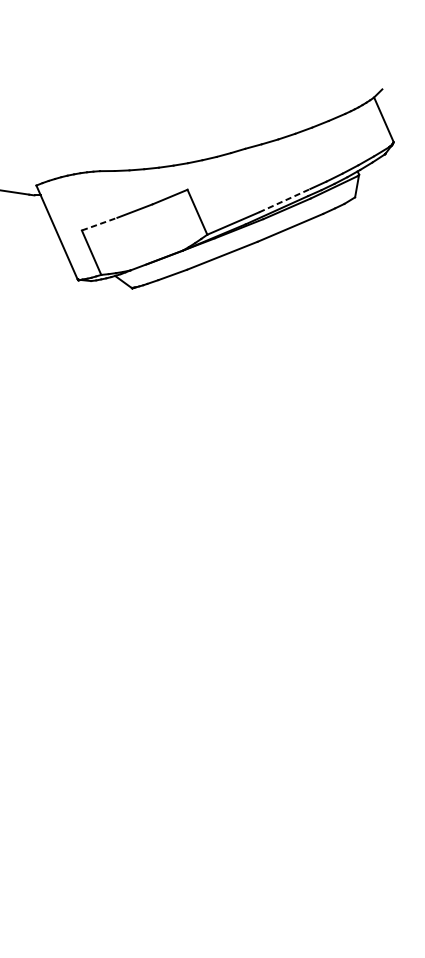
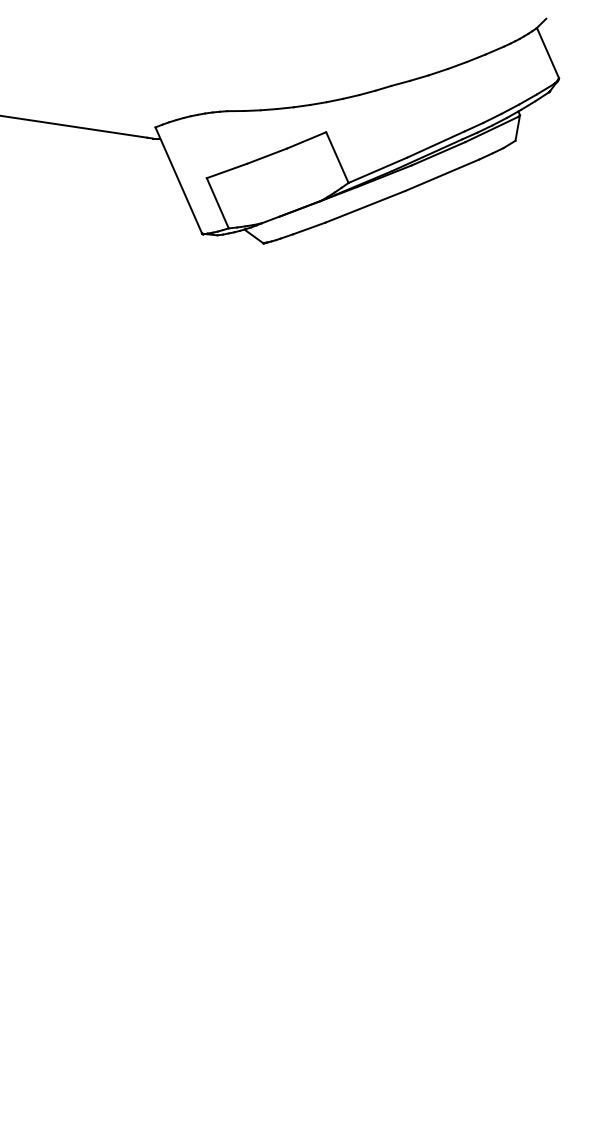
line: (284, 200) -> (435, 144), dashed -> solid
line: (100, 223) -> (227, 170), dashed -> solid

